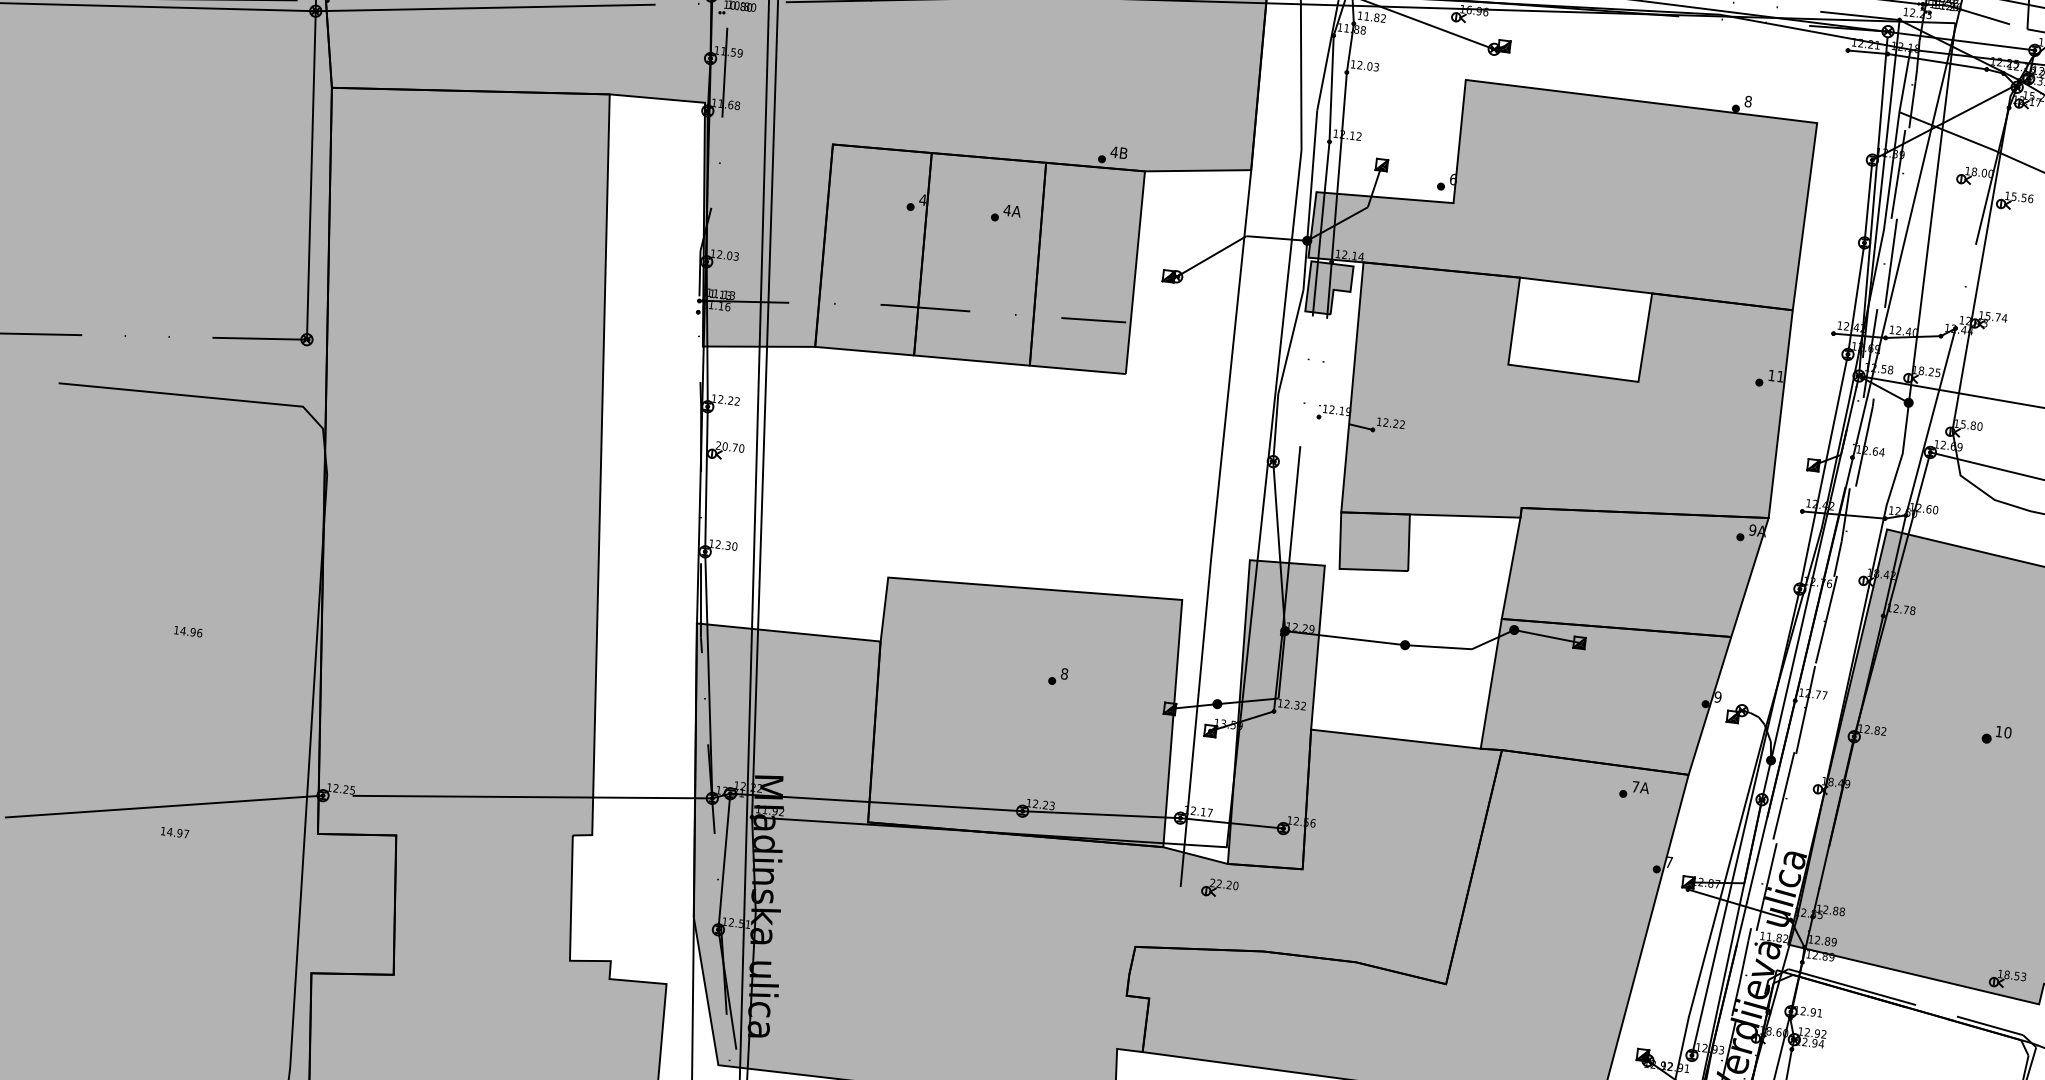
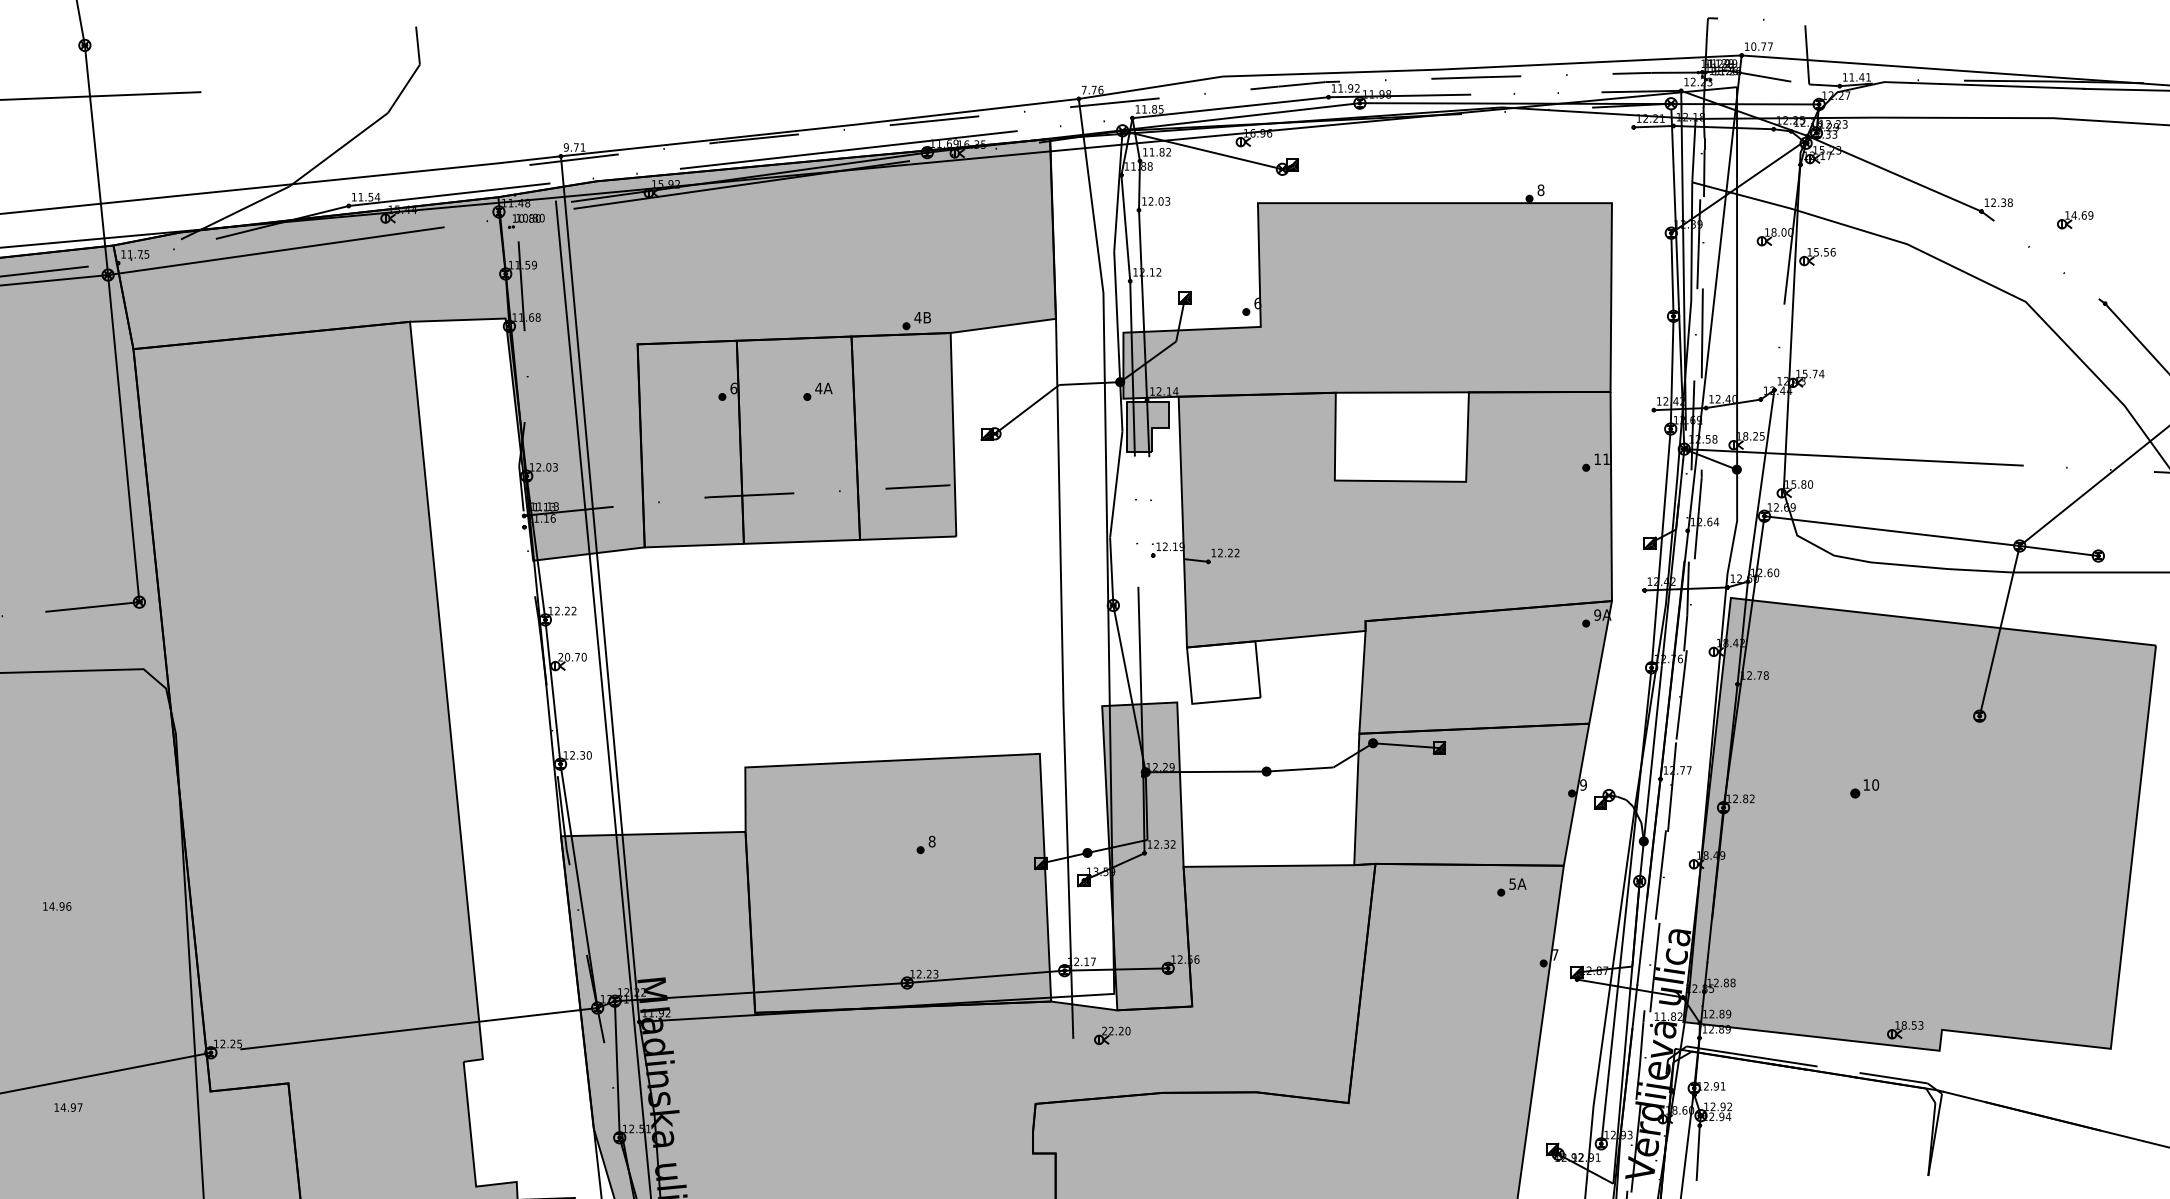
text: (922, 199) -> (733, 388), 4 -> 6
fill: (1374, 541) -> (1223, 672), removed
text: (1635, 786) -> (1512, 883), 7A -> 5A

